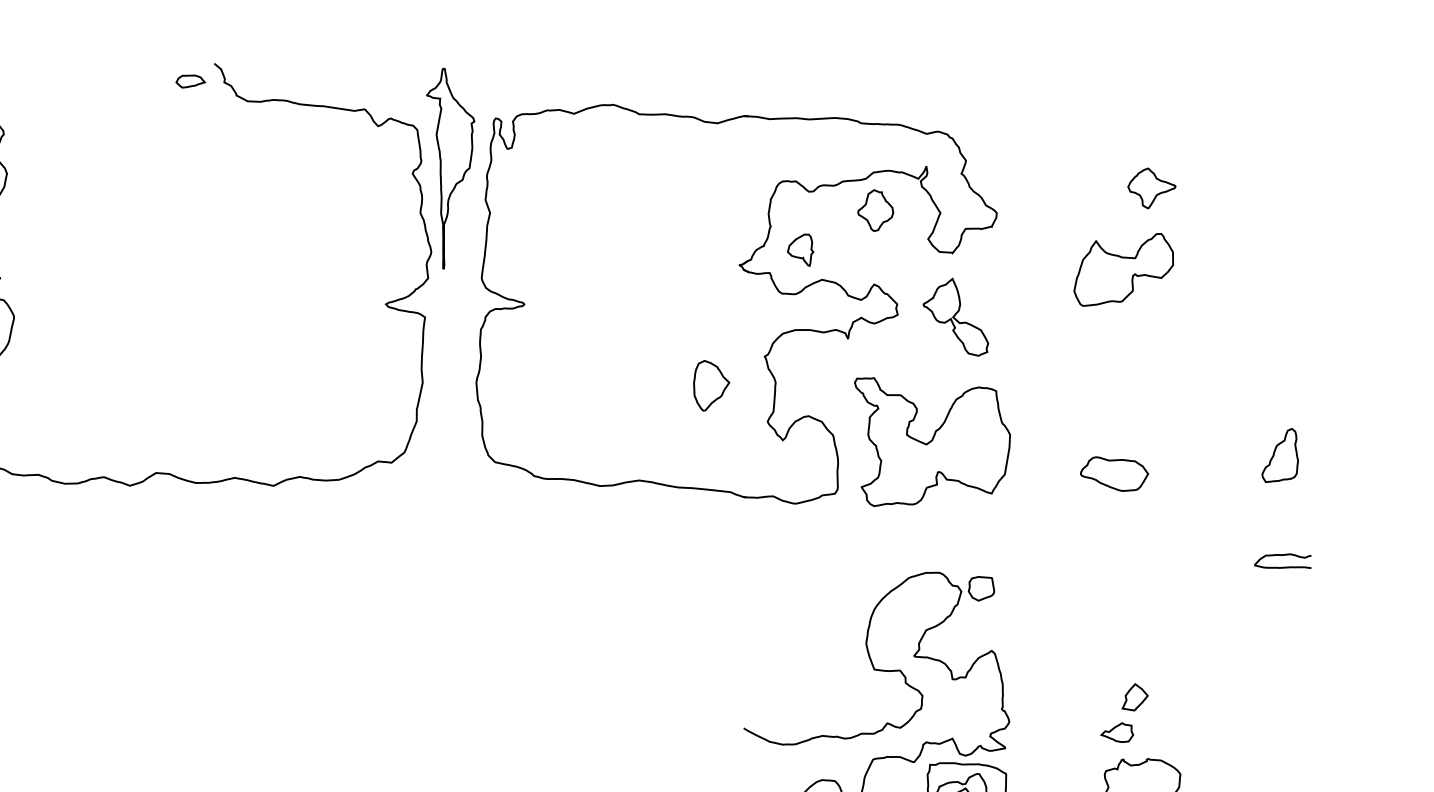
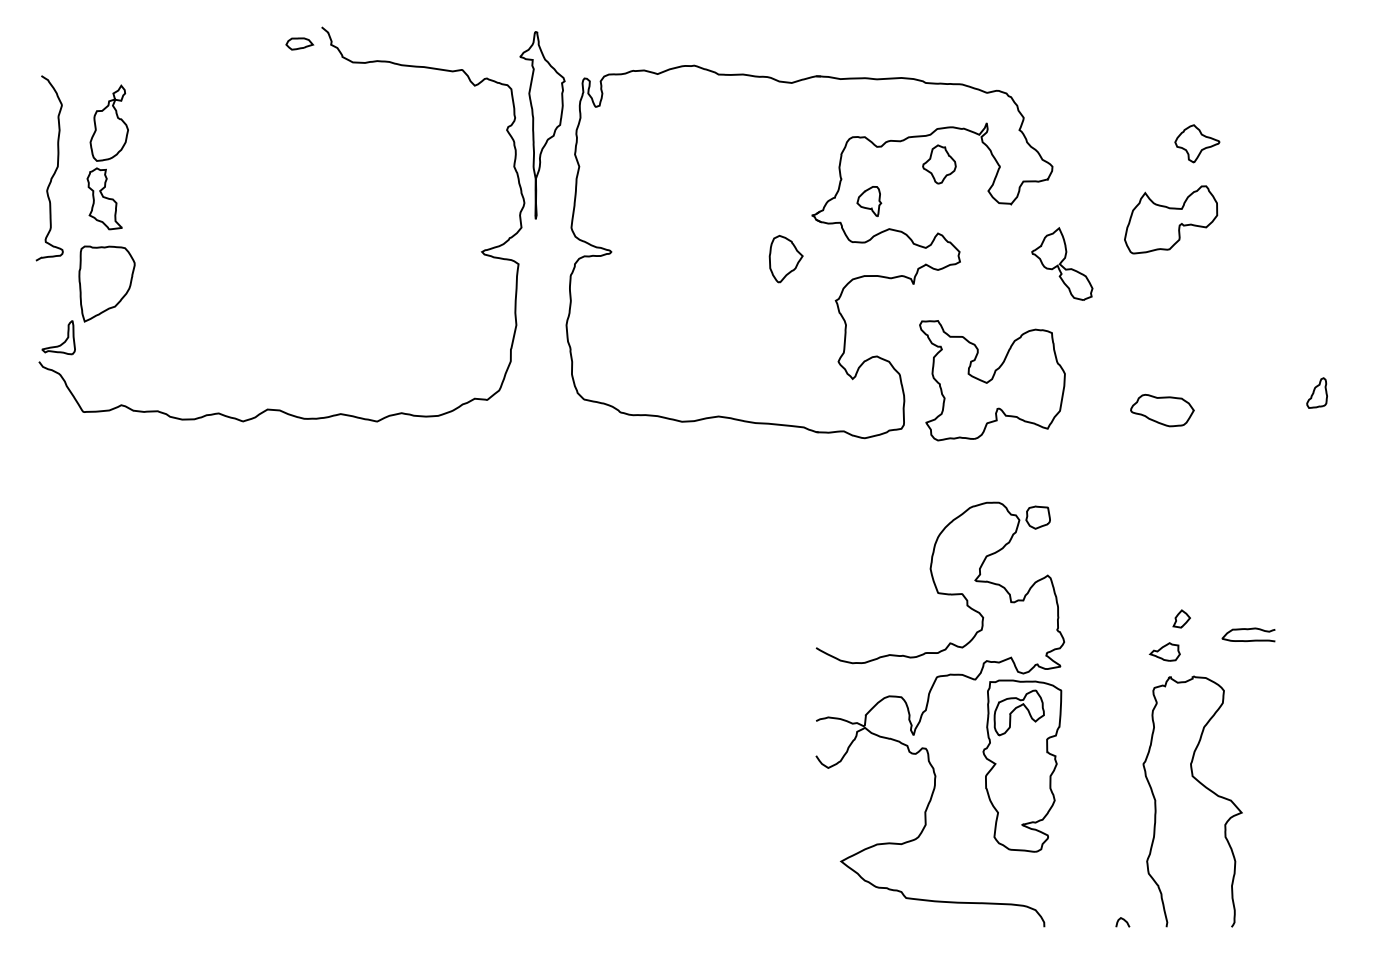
part: (956, 316) -> (1062, 263), moved
part: (710, 386) -> (785, 259), moved
part: (1279, 454) -> (1316, 392), size x0.6
curve: (1282, 556) -> (1248, 630), moved
part: (1134, 696) -> (1181, 618), size x0.7

